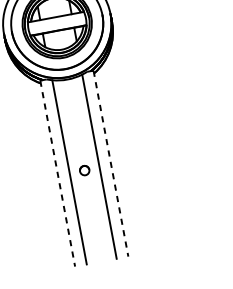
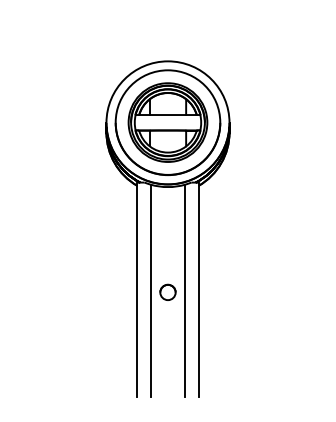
line: (110, 164) -> (198, 290), dashed -> solid
circle: (84, 169) -> (167, 291), size x1.43
line: (58, 173) -> (137, 290), dashed -> solid

